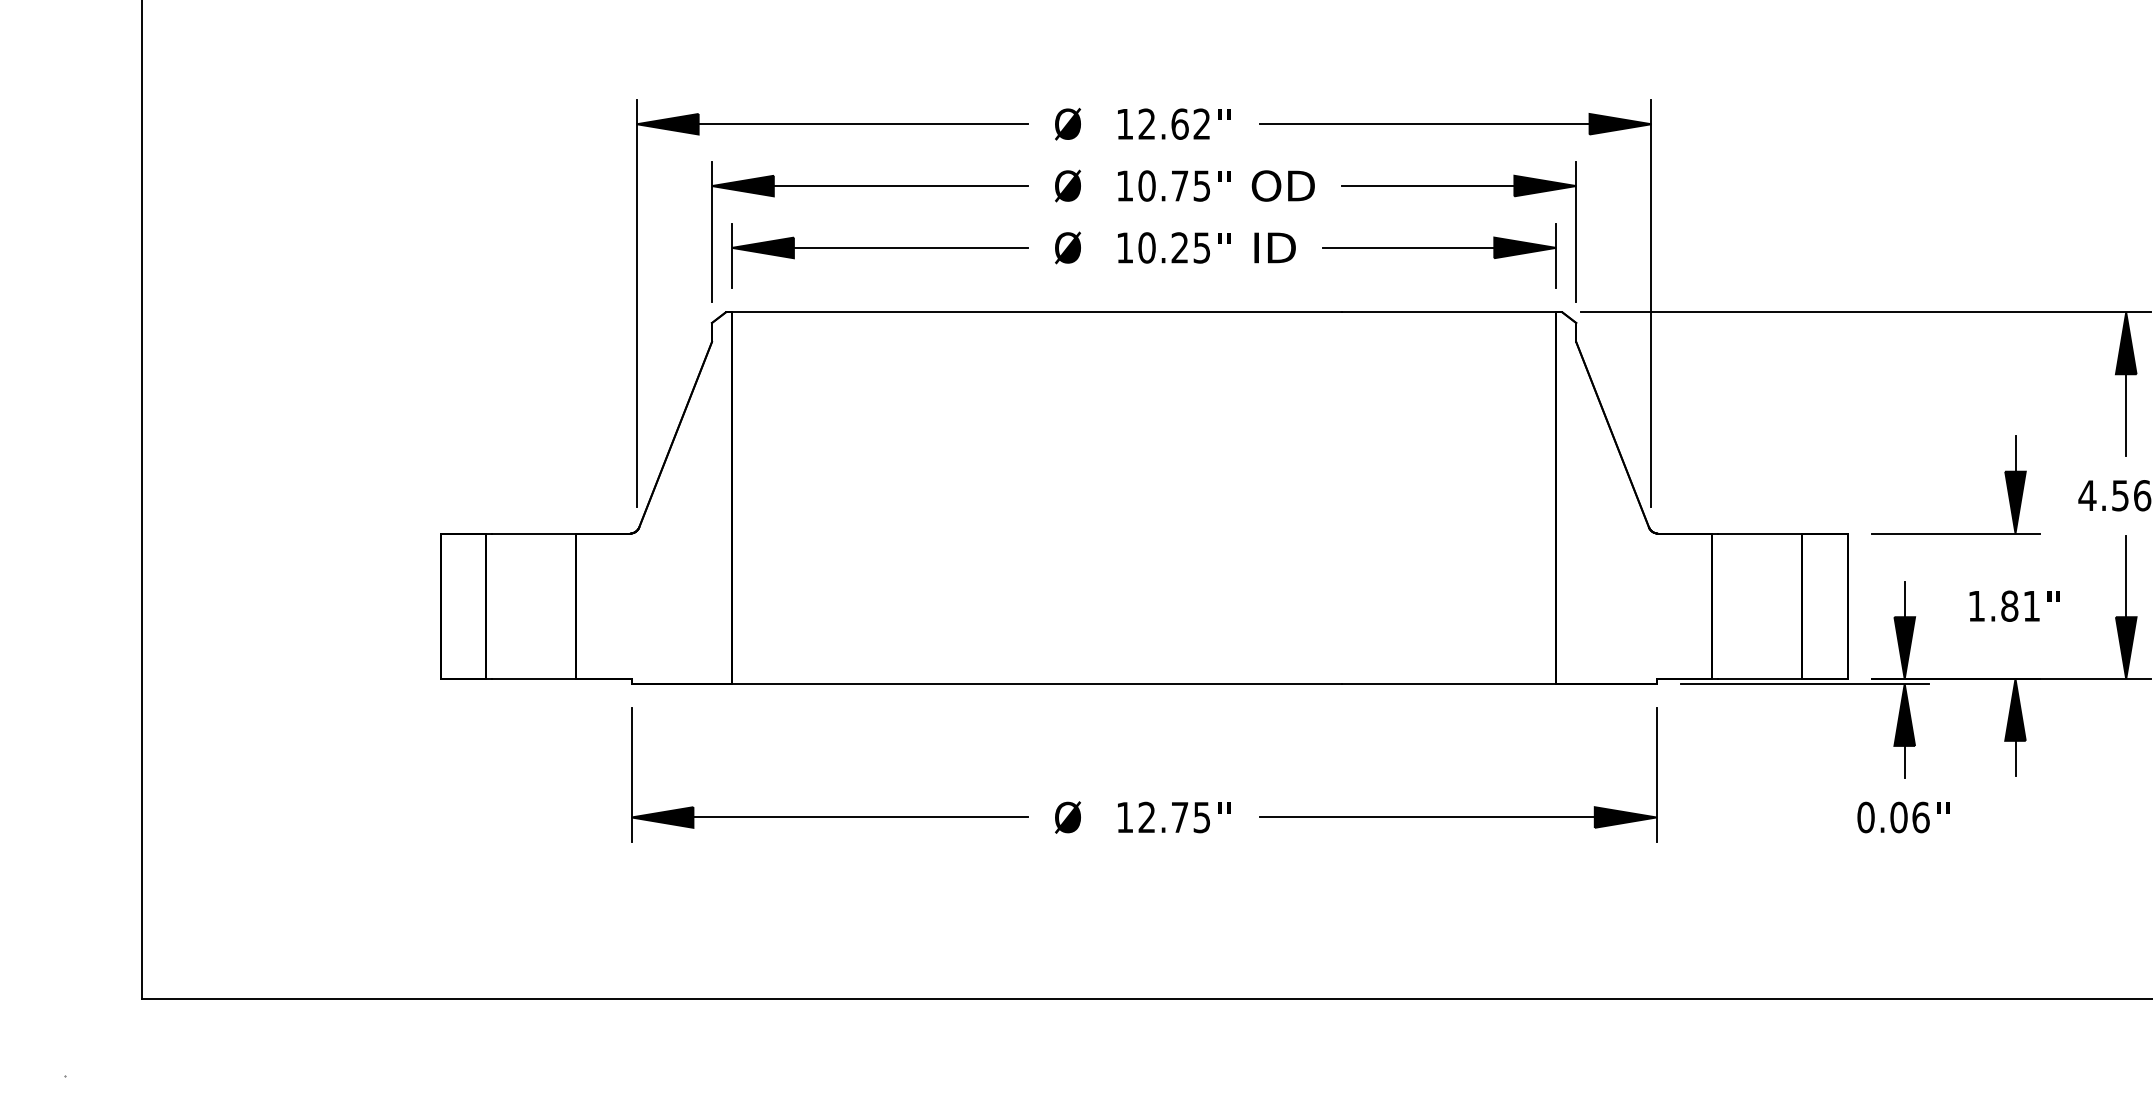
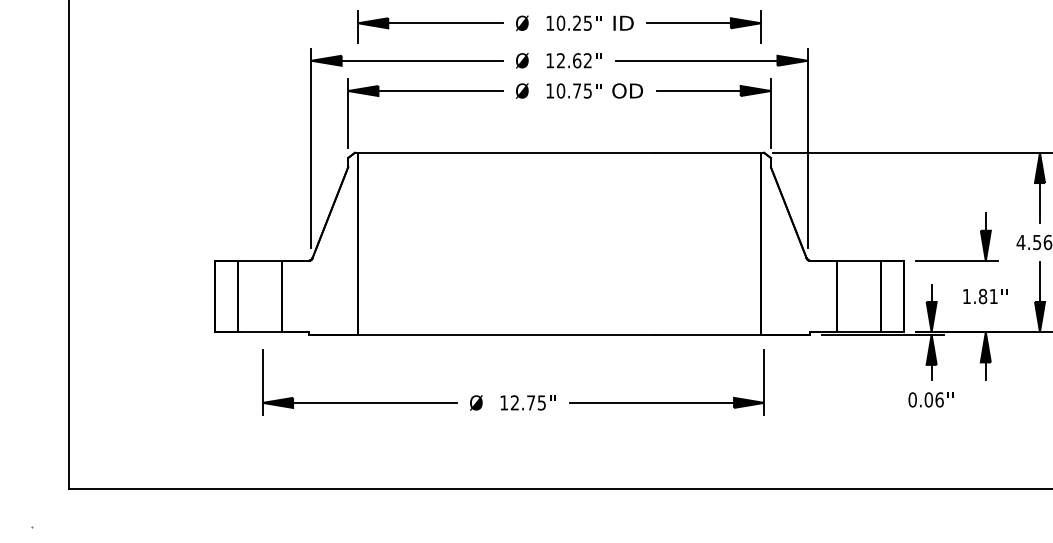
part: (1143, 254) -> (559, 26), moved
part: (1143, 802) -> (513, 395), moved

